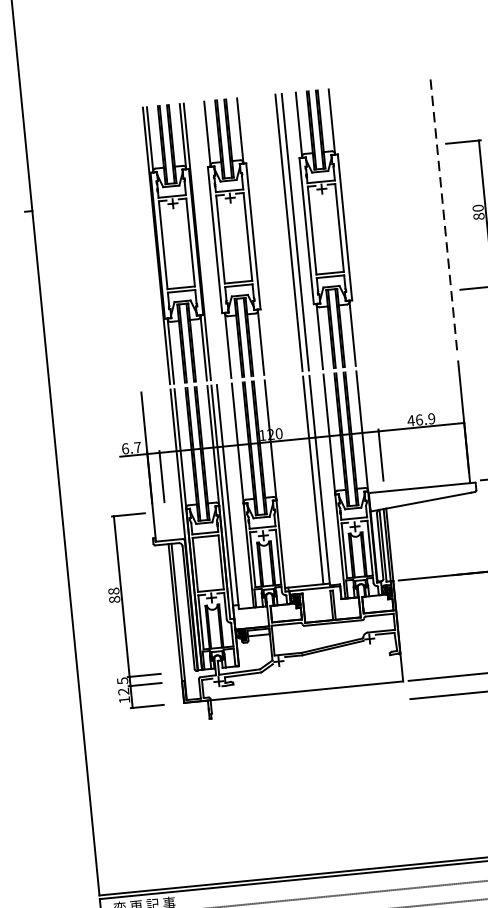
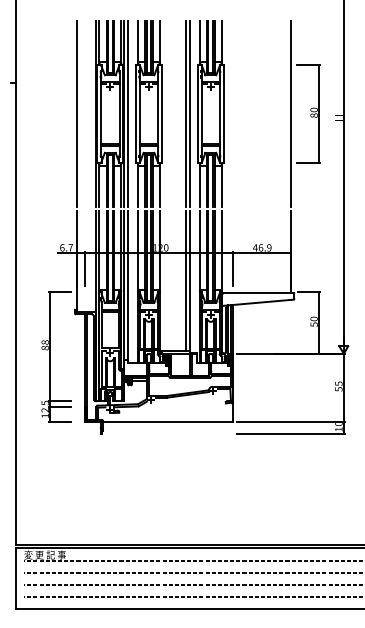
line: (443, 218) -> (290, 114), dashed -> solid
line: (203, 240) -> (128, 113), added
line: (126, 247) -> (76, 113), added

